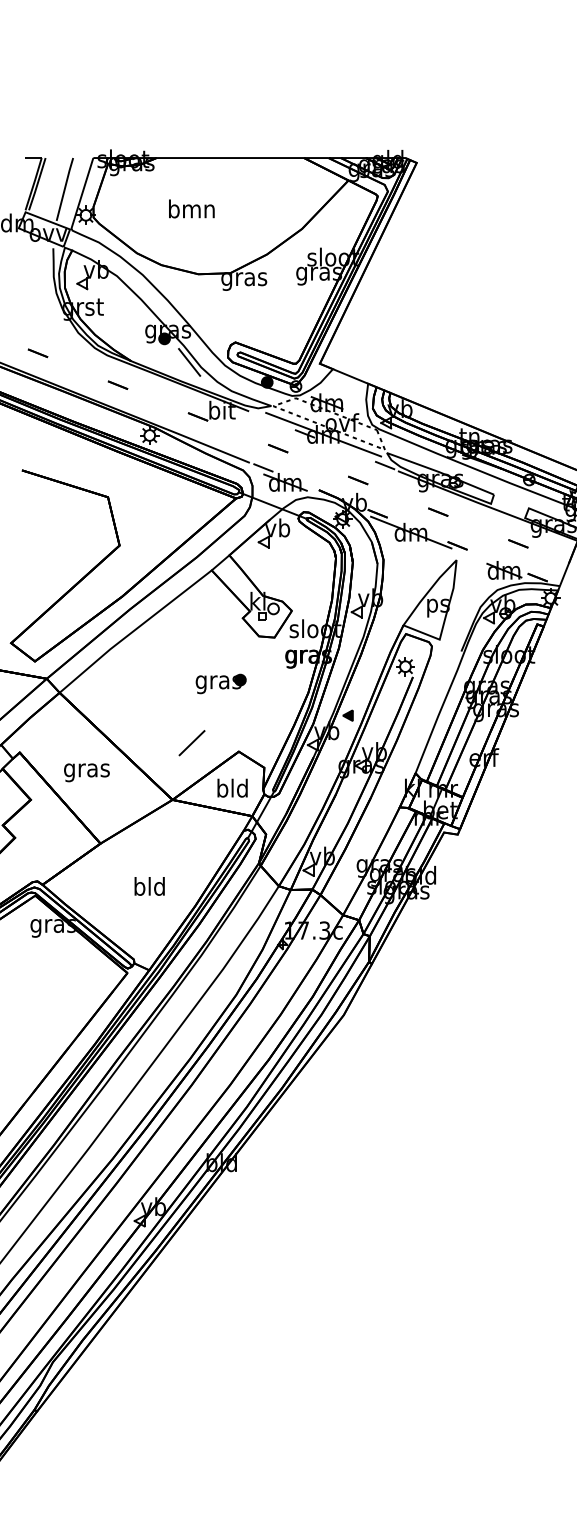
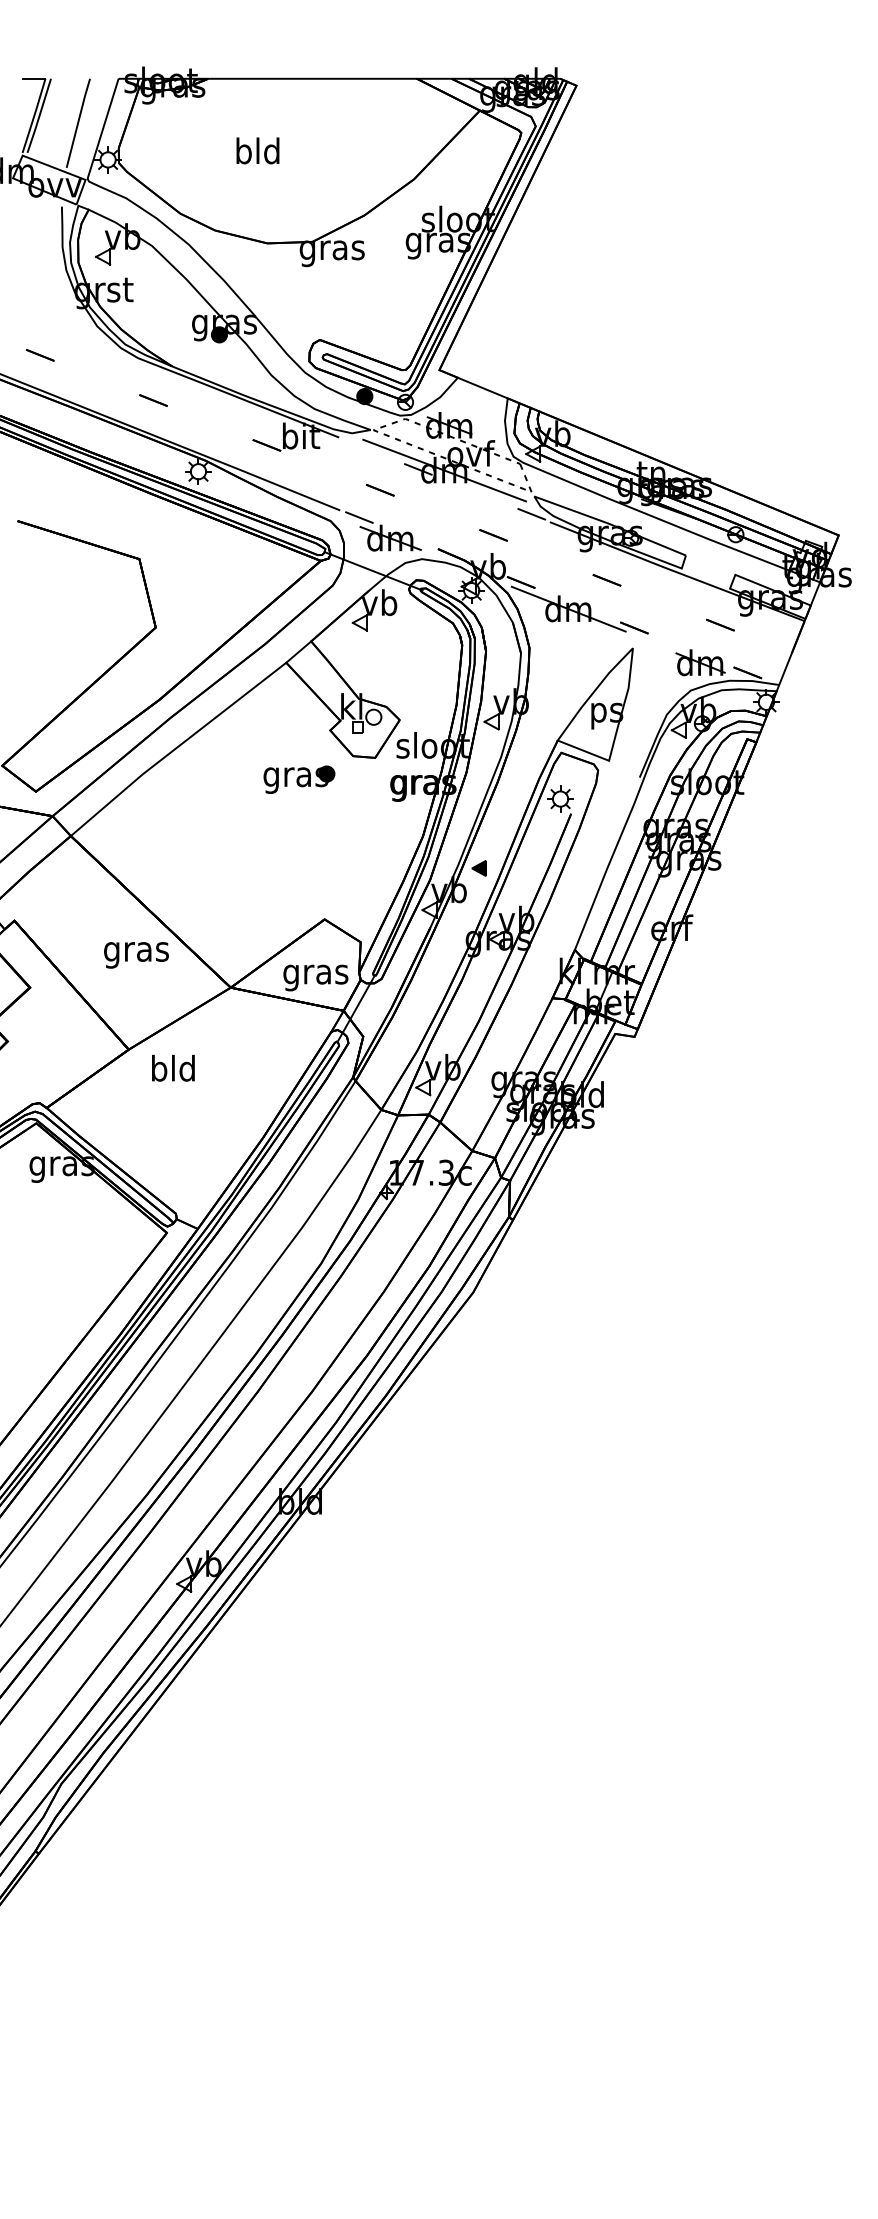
text: (191, 208) -> (257, 150), bmn -> bld
line: (189, 362) -> (254, 368), removed
part: (221, 683) -> (299, 779), moved
line: (191, 743) -> (257, 907), removed
text: (86, 772) -> (136, 955), moved
text: (232, 790) -> (315, 974), bld -> gras
text: (149, 885) -> (173, 1067), moved

